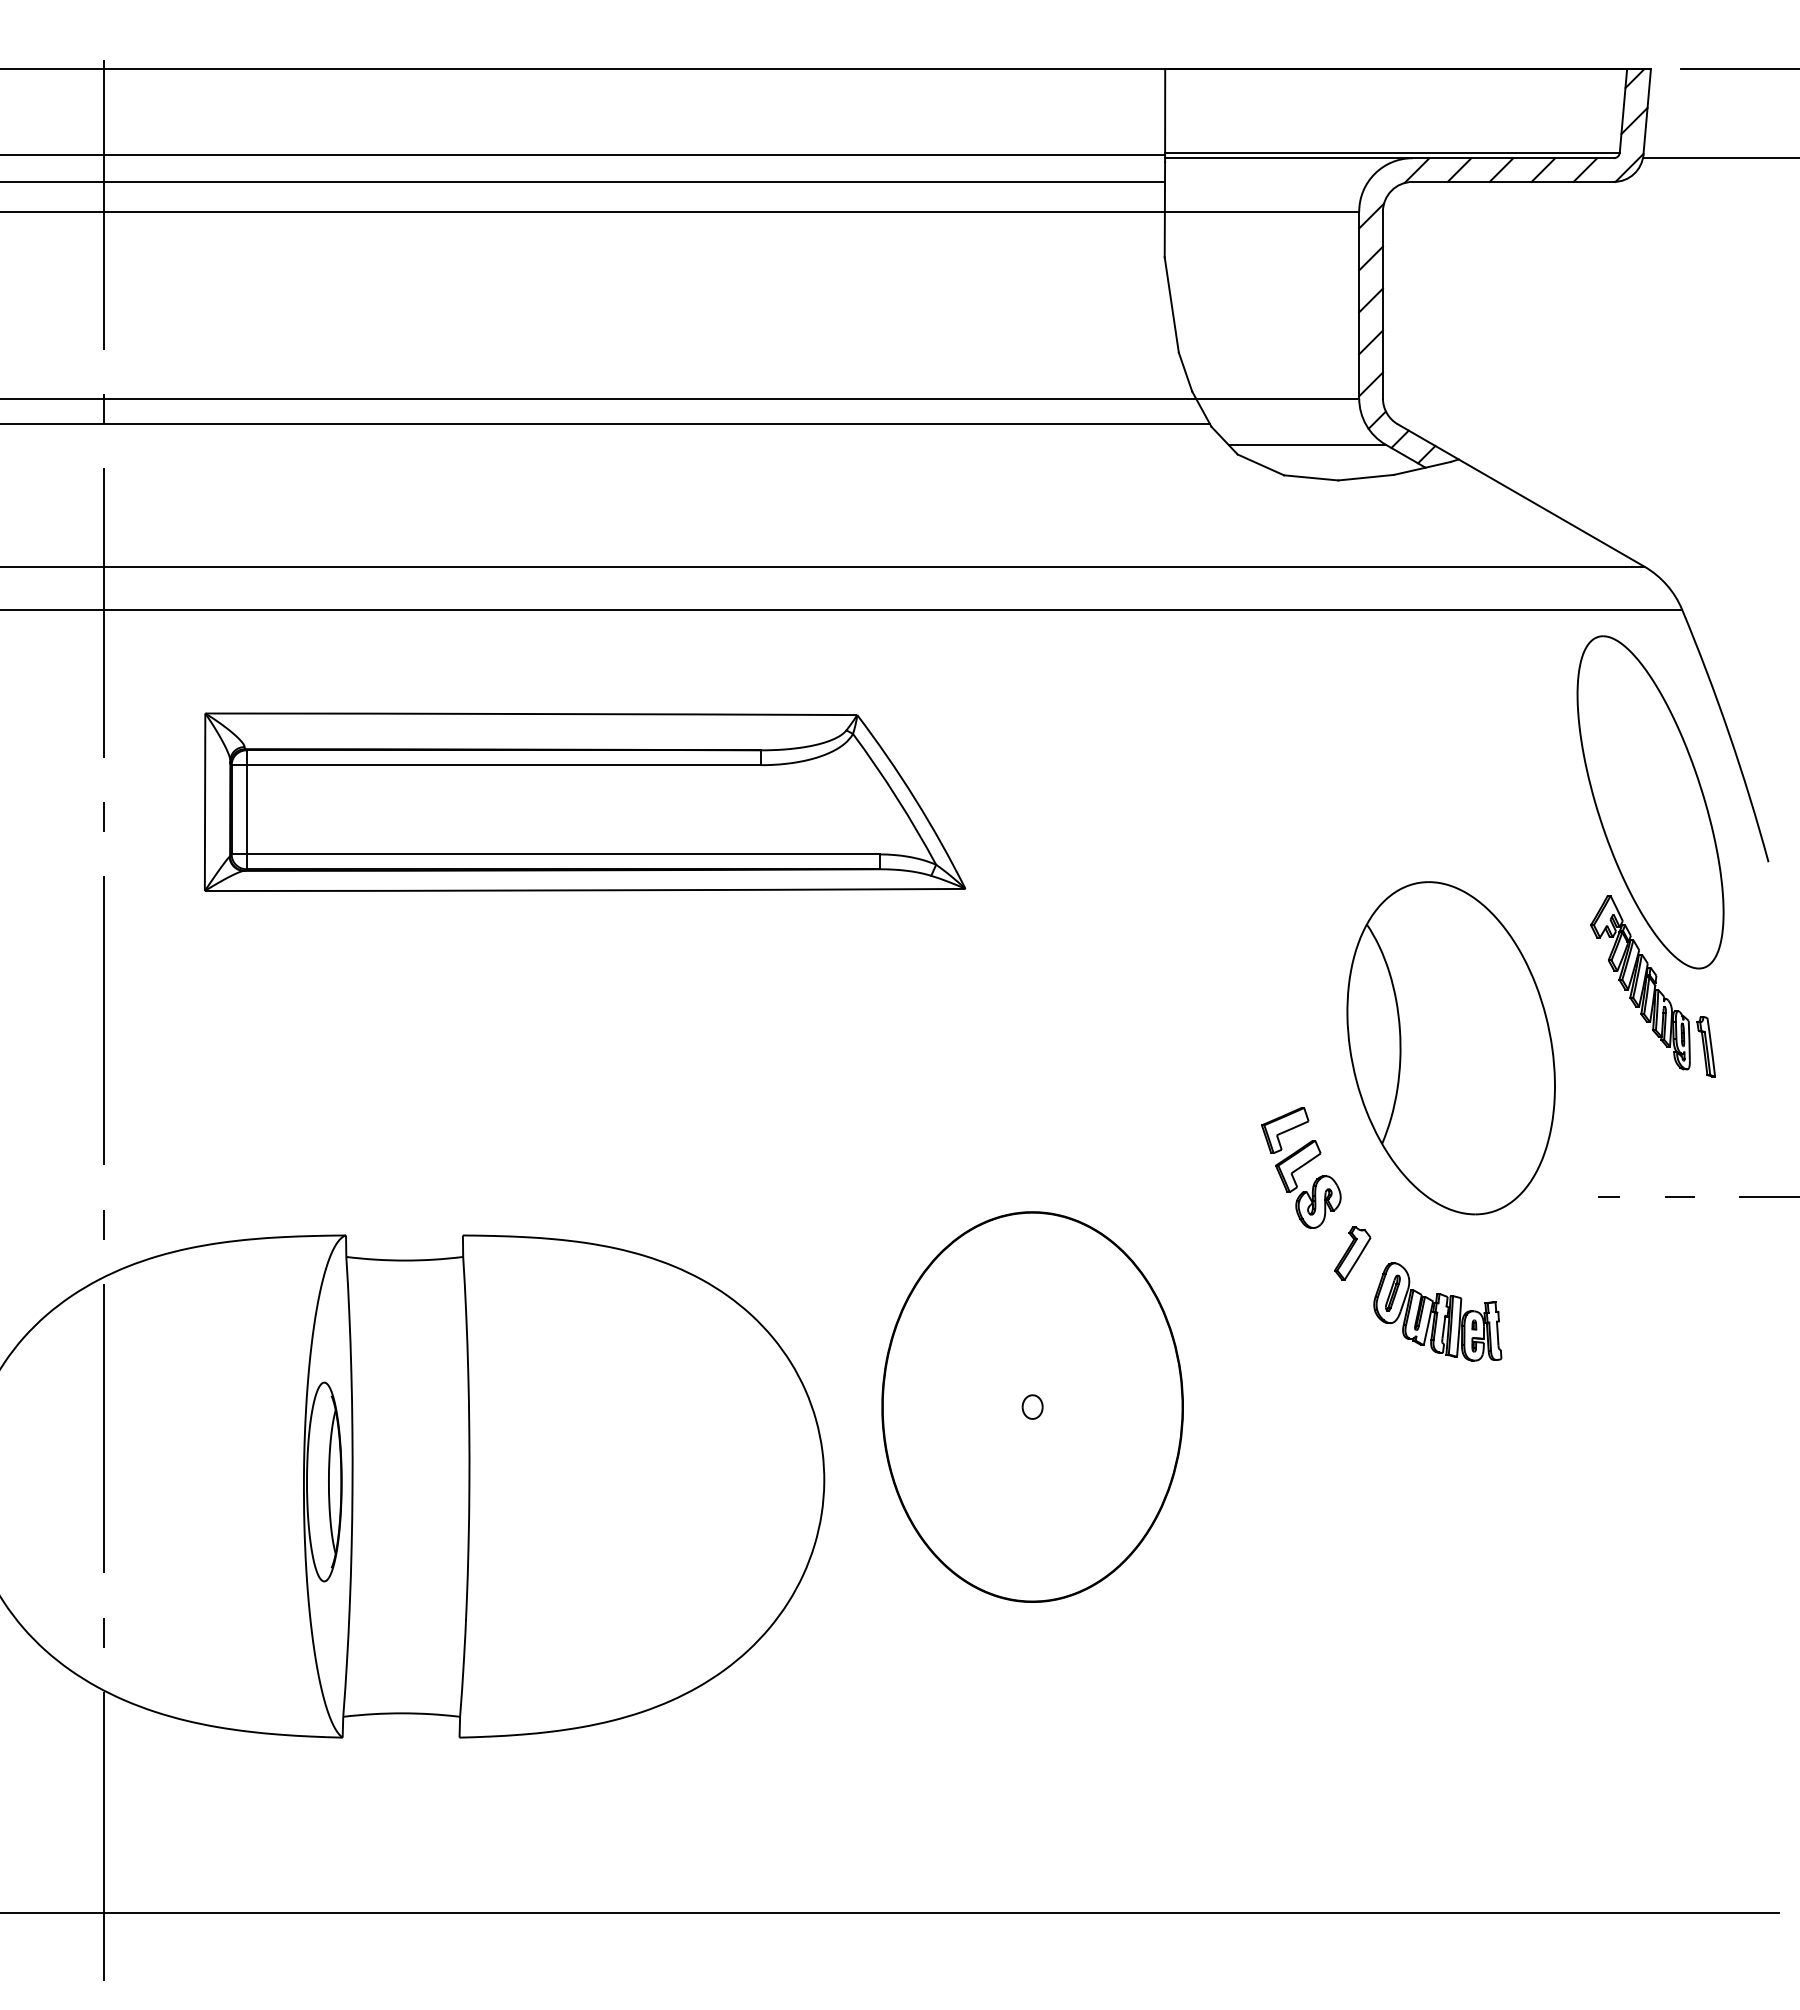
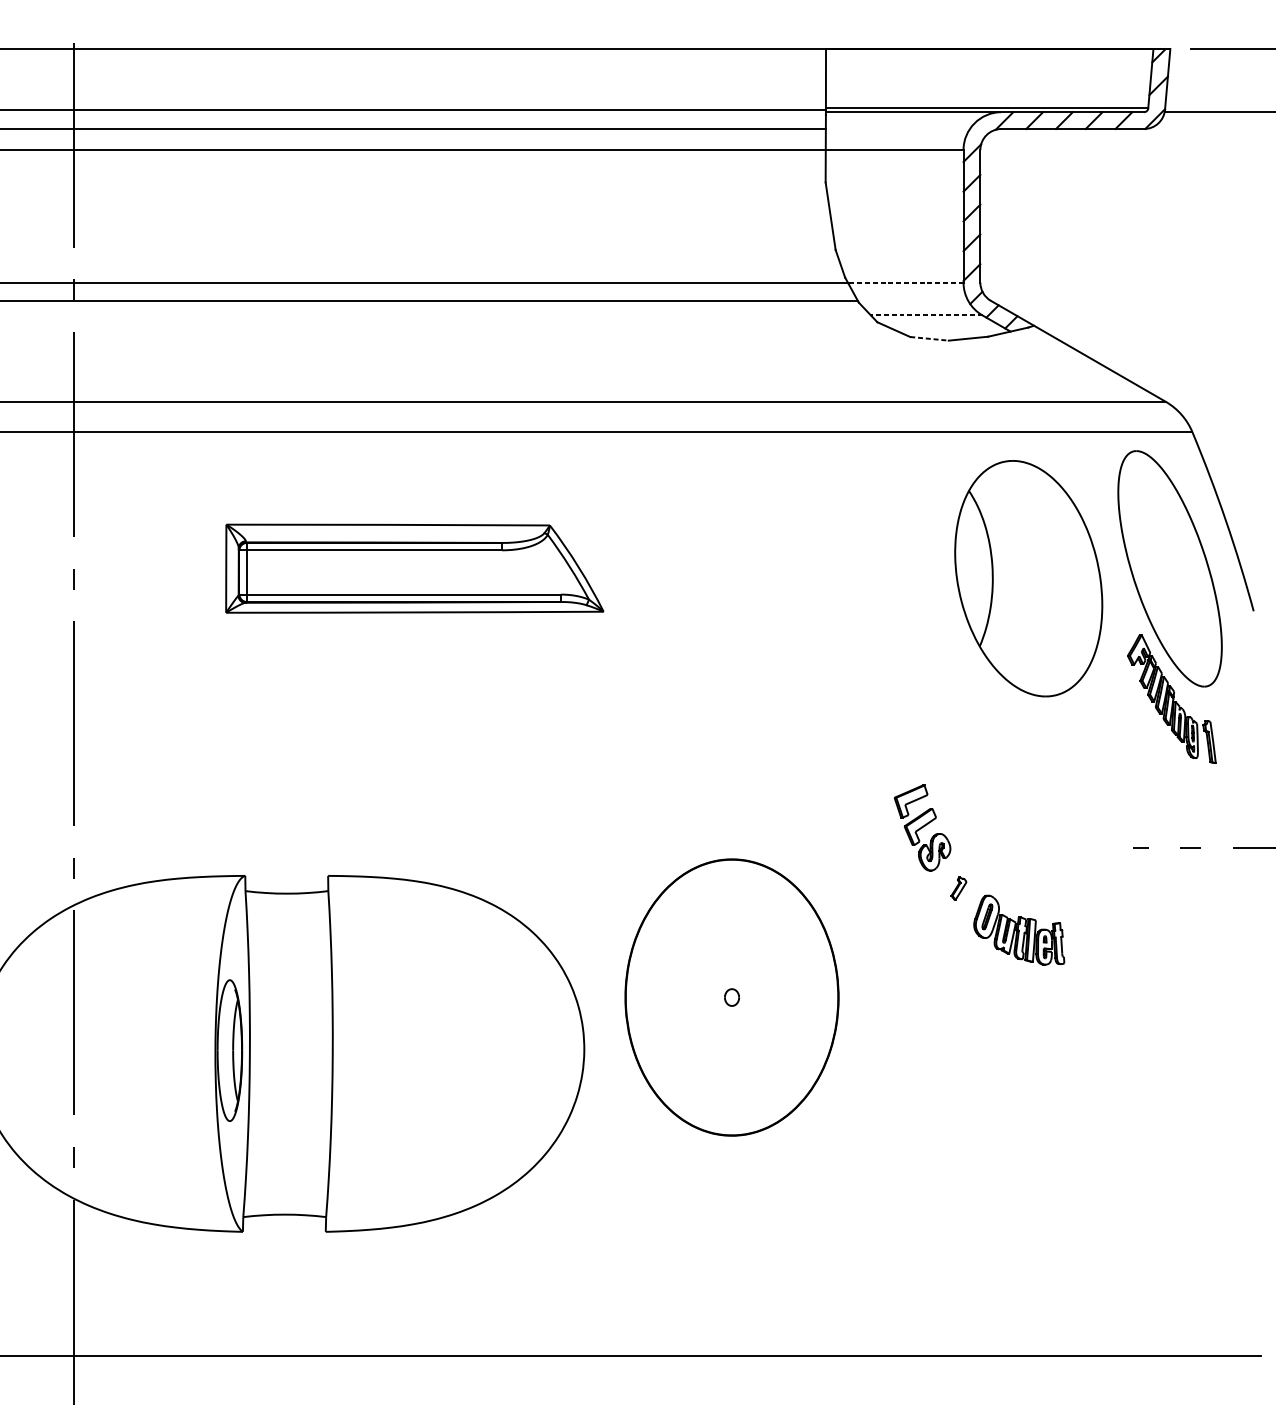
line: (1277, 398) -> (905, 282), solid -> dashed
line: (1307, 444) -> (926, 315), solid -> dashed
line: (1311, 477) -> (929, 338), solid -> dashed
part: (585, 801) -> (415, 568), size x0.7
part: (1450, 1048) -> (1028, 578), moved
part: (1352, 1253) -> (958, 888), size x0.6

